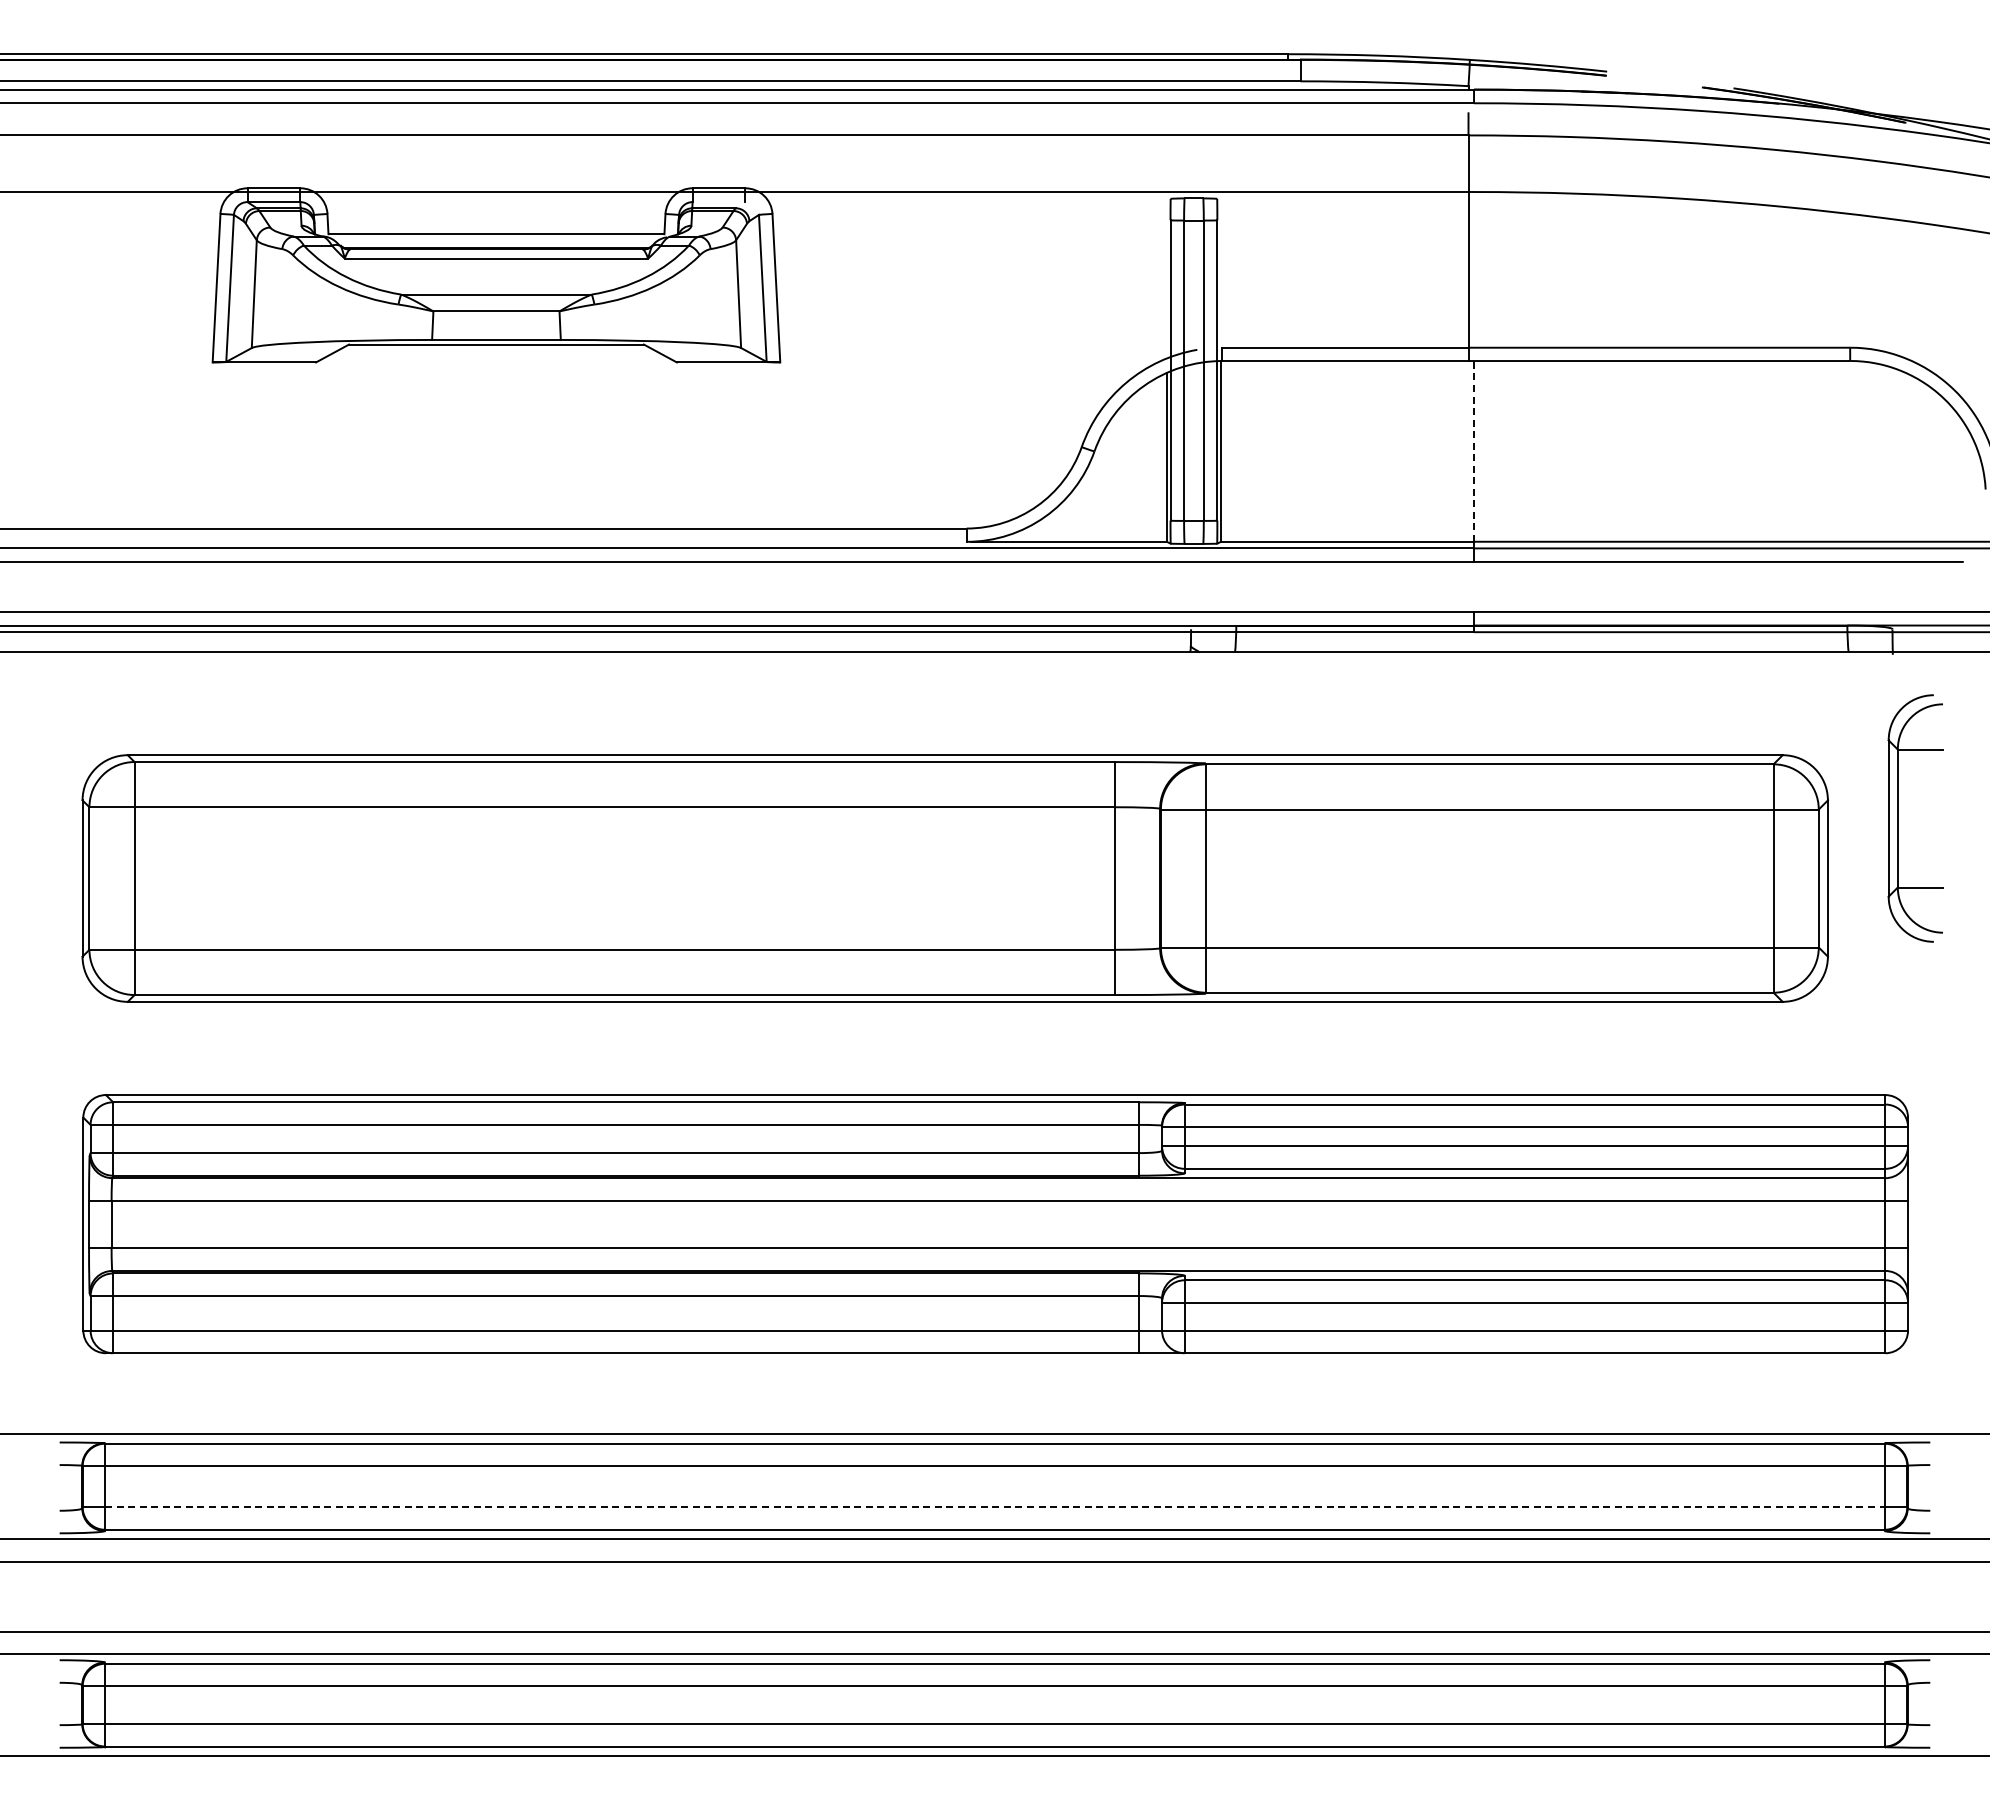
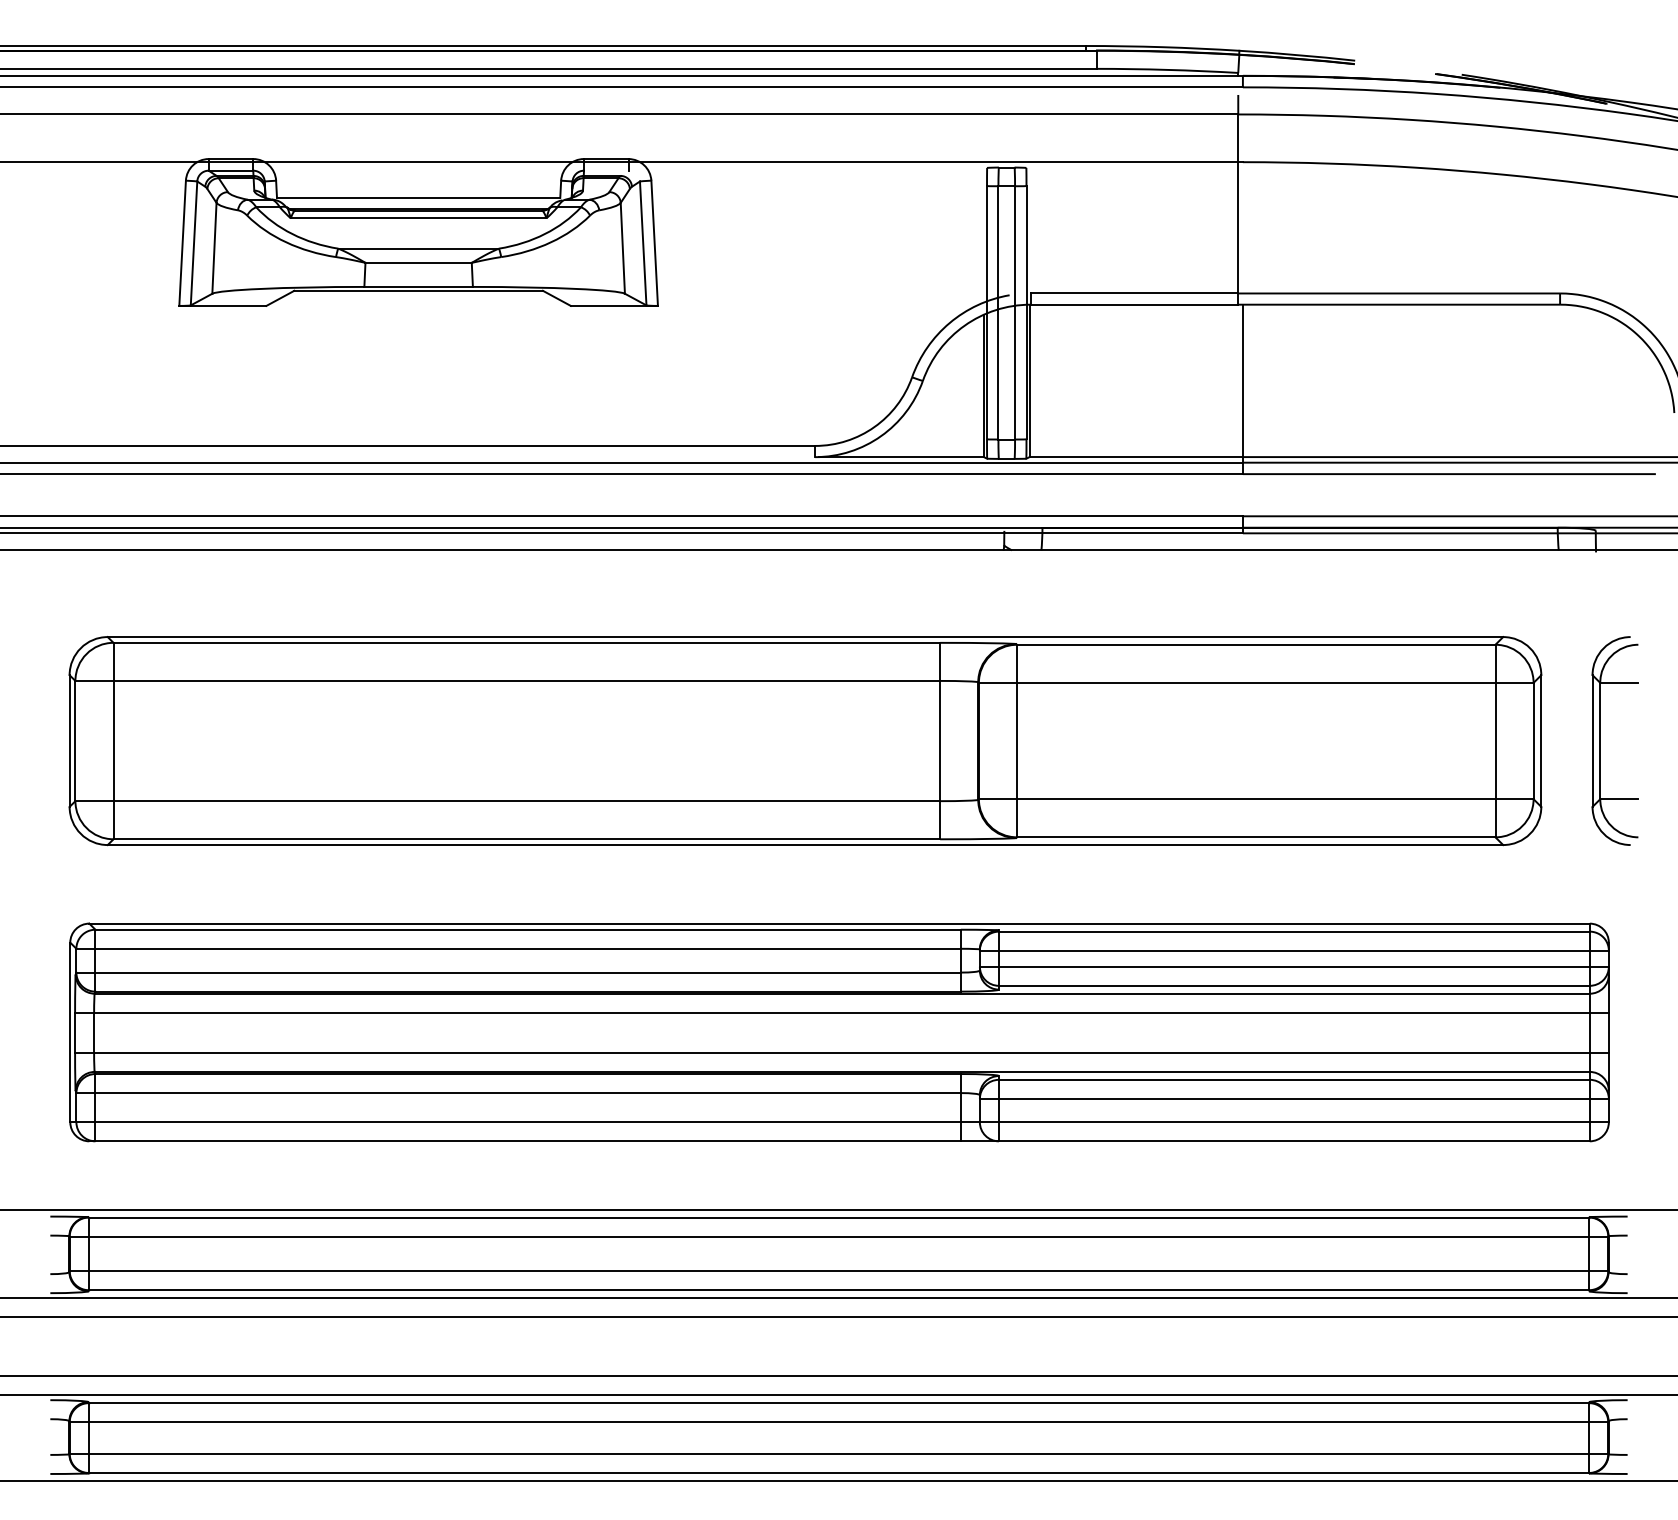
line: (1474, 450) -> (1243, 380), dashed -> solid
part: (1898, 818) -> (1600, 741), moved
line: (995, 1507) -> (839, 1271), dashed -> solid

